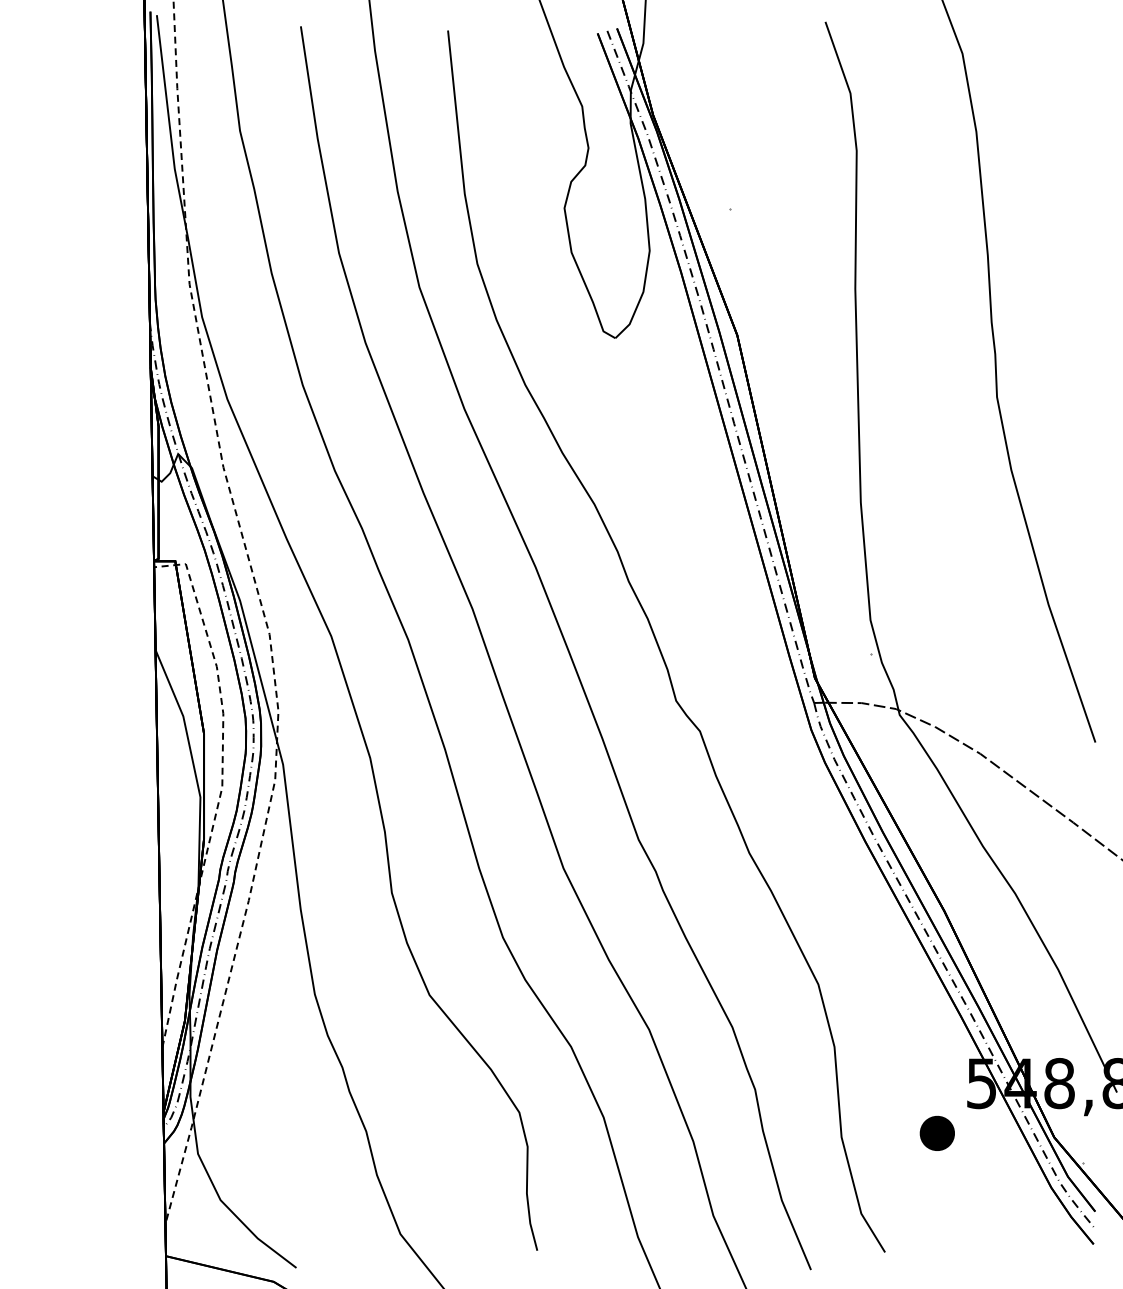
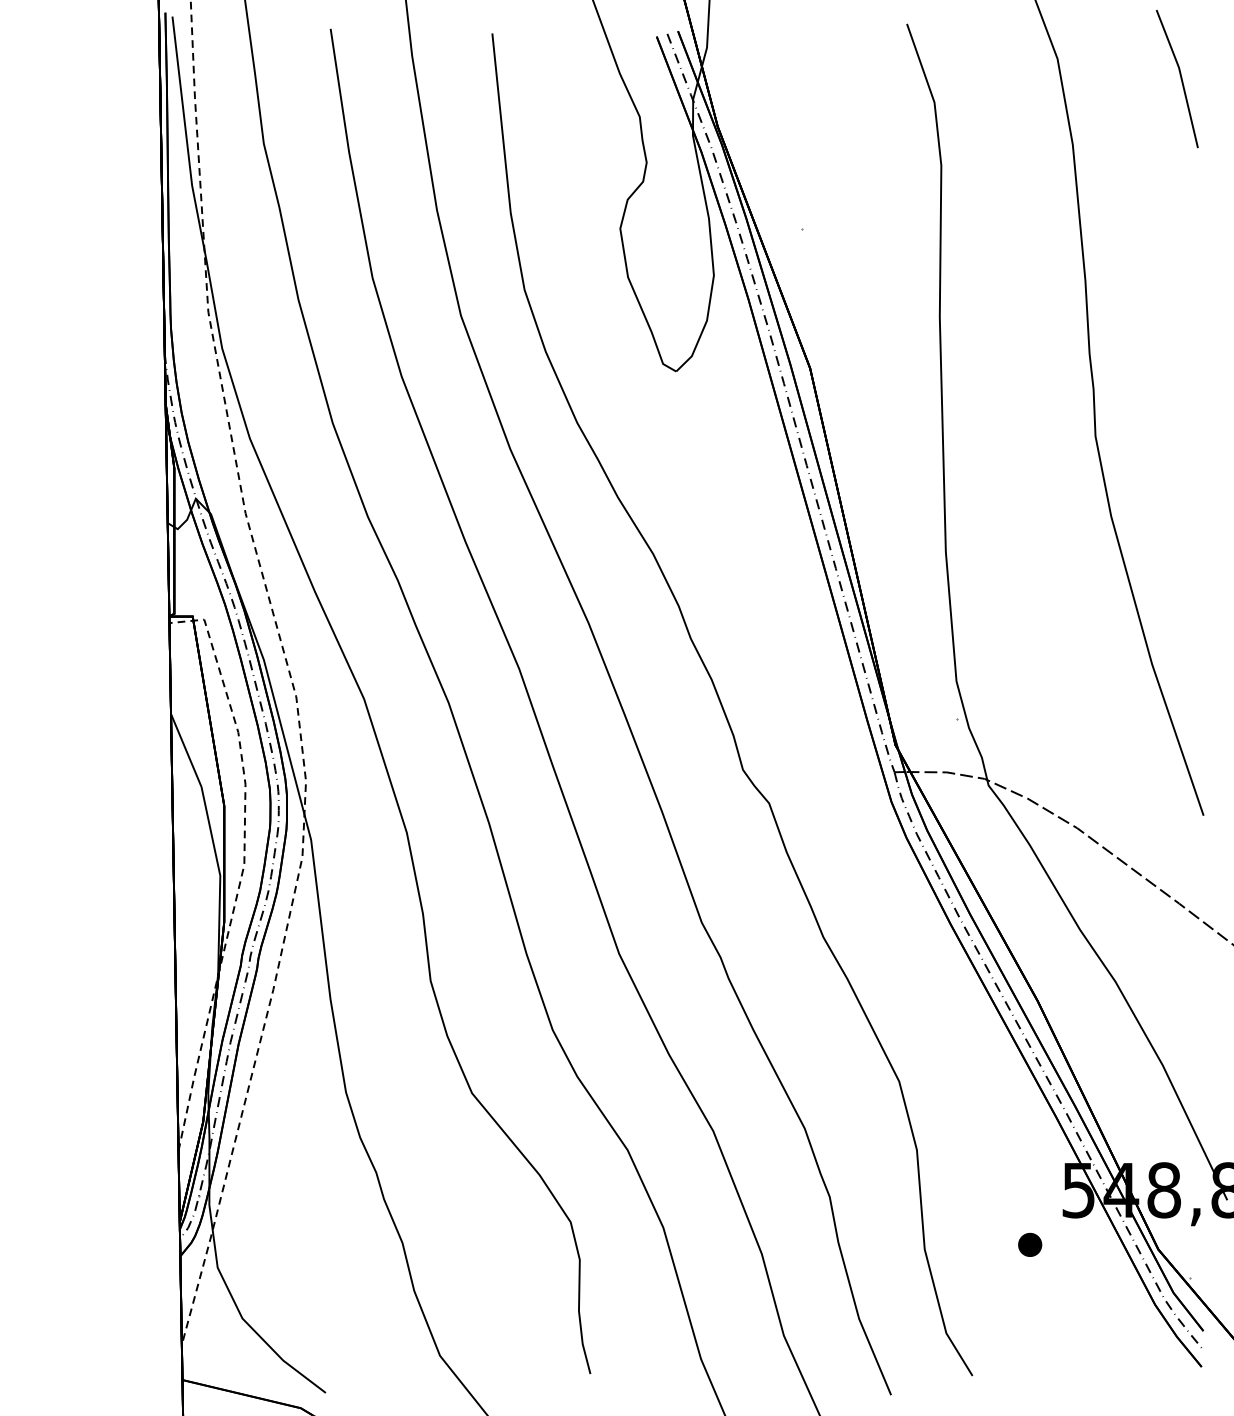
line: (1074, 71) -> (1180, 78), added
part: (937, 1132) -> (1030, 1244), size x0.62

